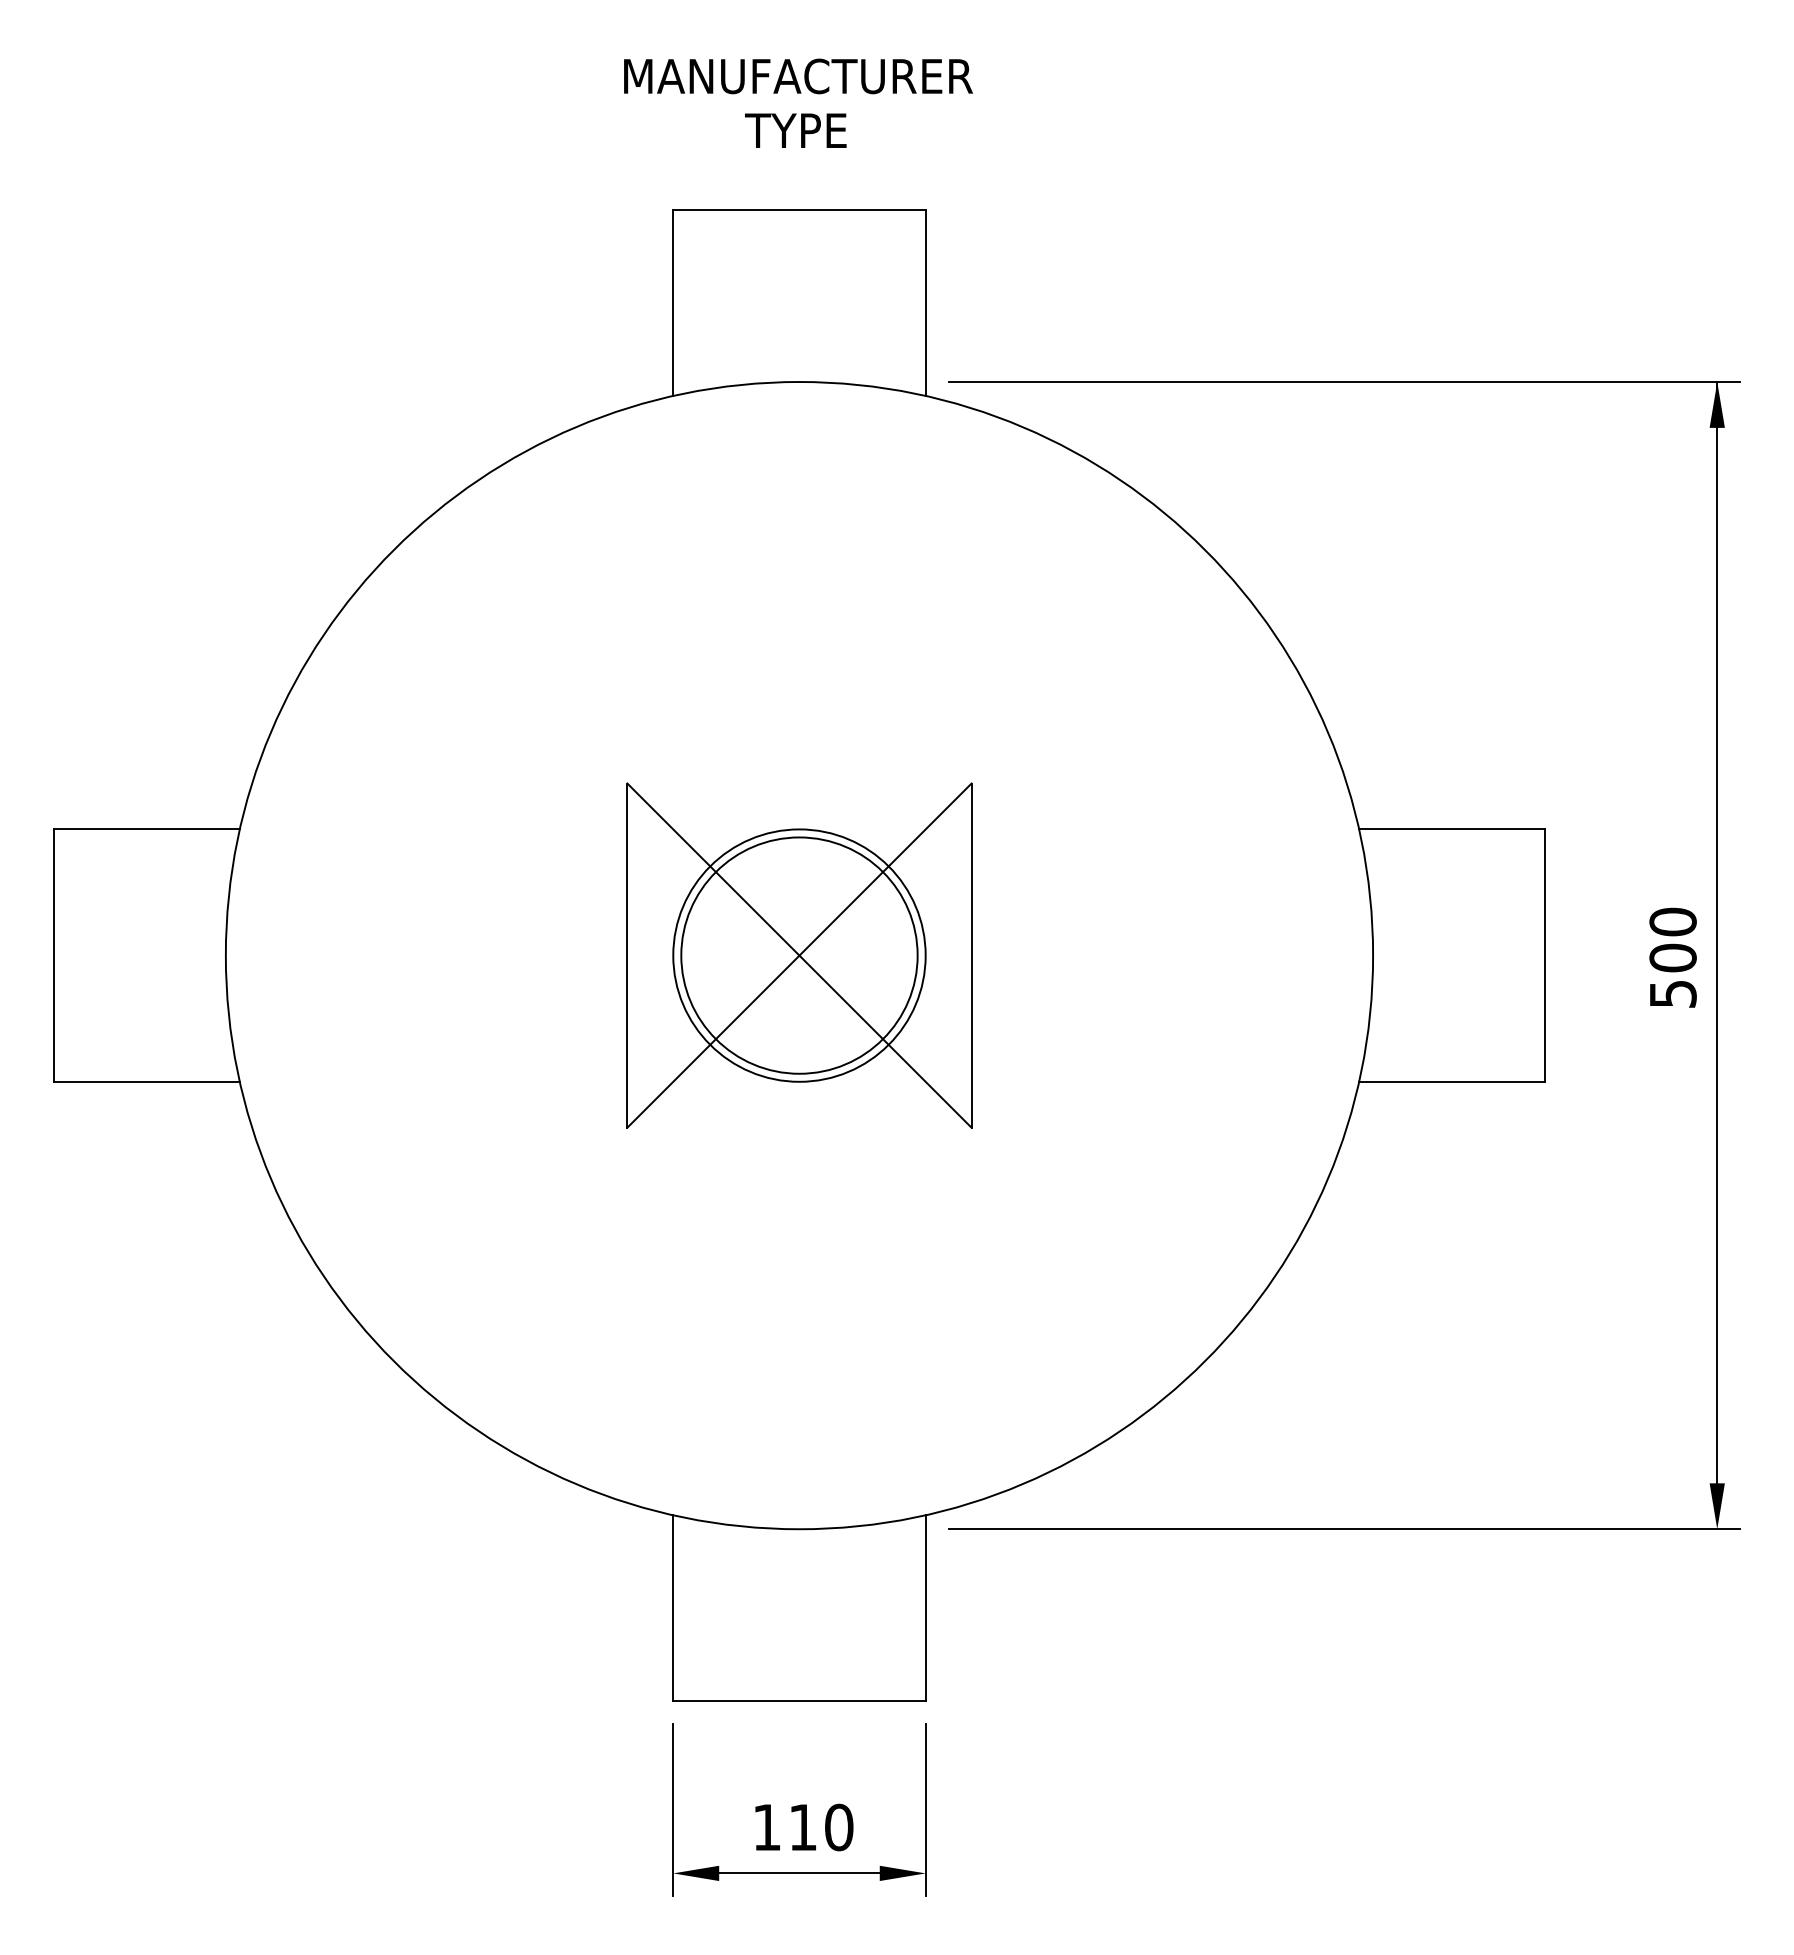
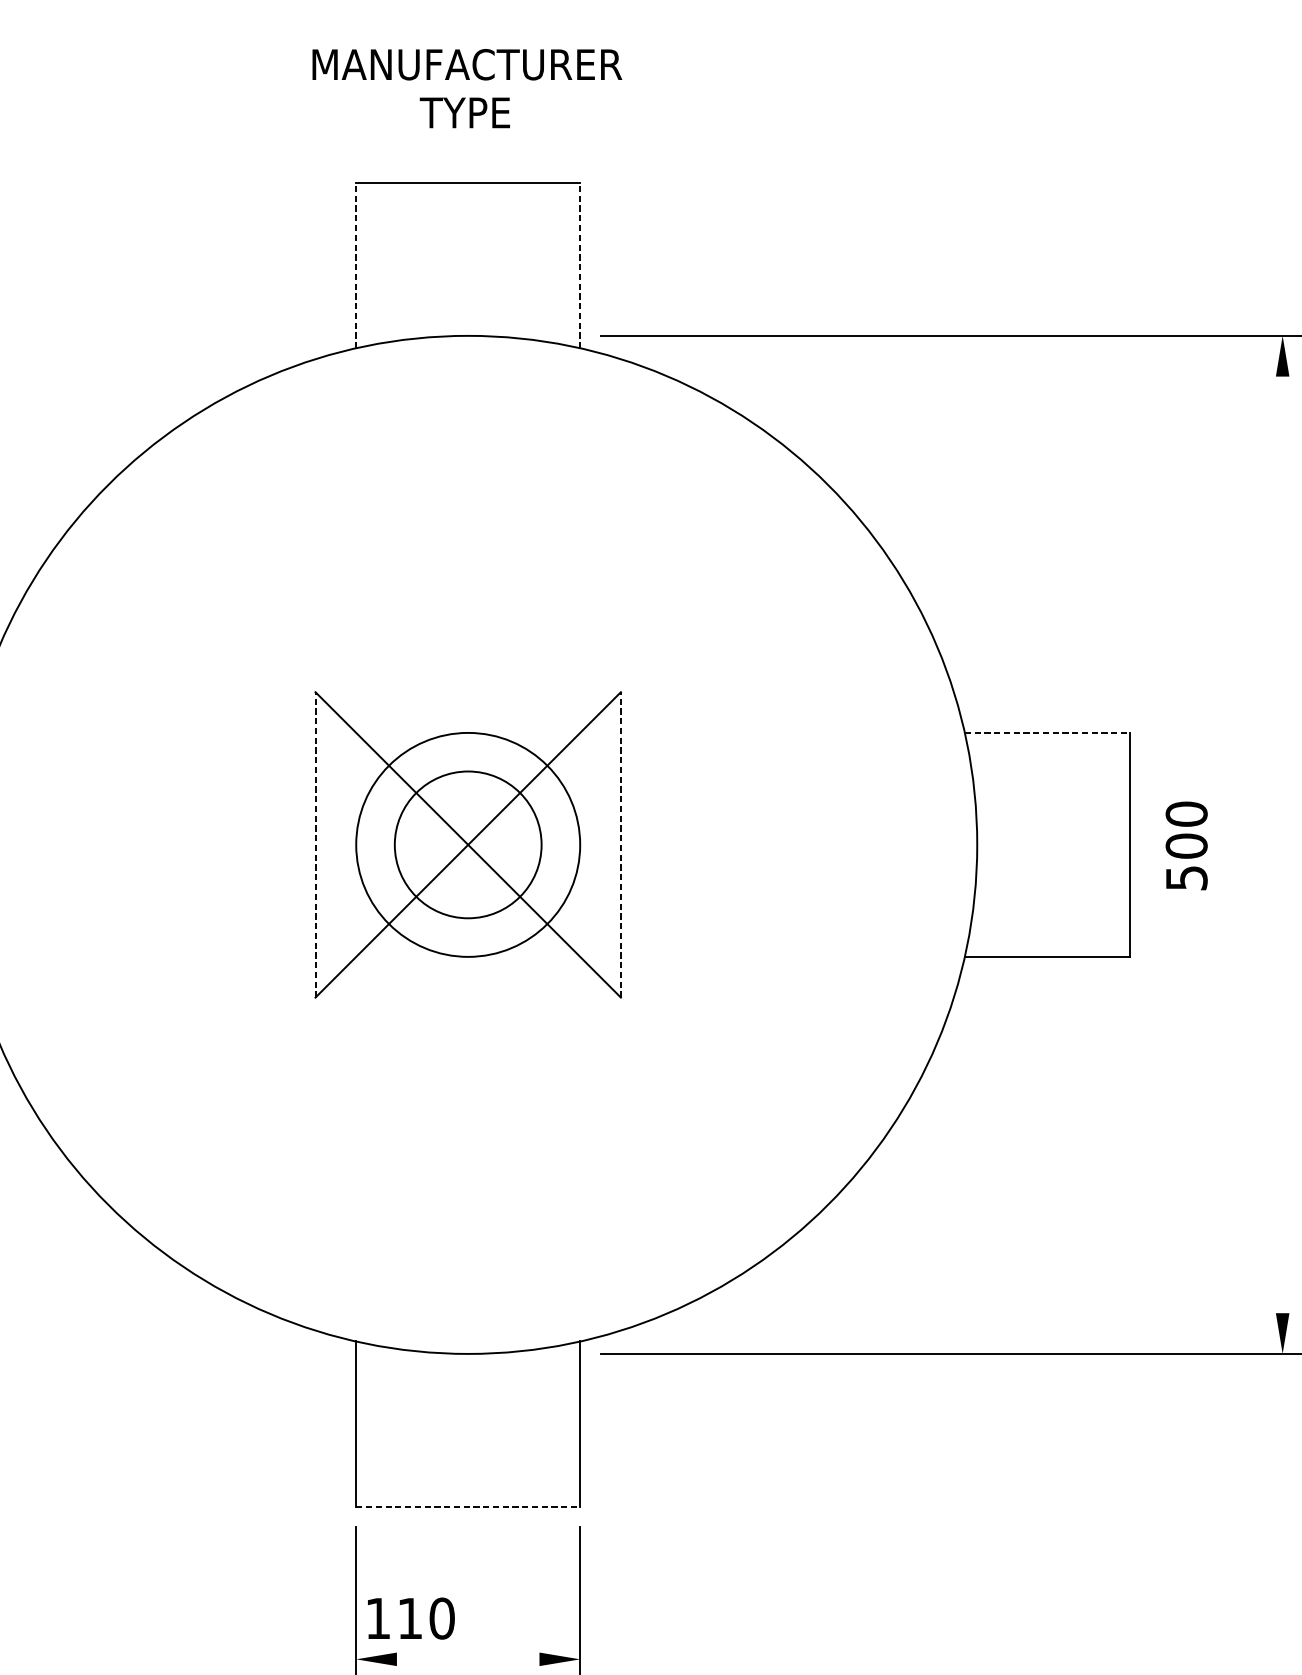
line: (673, 302) -> (356, 265), solid -> dashed
line: (925, 302) -> (580, 265), solid -> dashed
line: (1452, 829) -> (1047, 732), solid -> dashed
line: (1717, 932) -> (1282, 824), removed
line: (627, 955) -> (315, 844), solid -> dashed
circle: (799, 955) -> (468, 844), size x0.7
line: (971, 955) -> (620, 844), solid -> dashed
text: (1672, 957) -> (1186, 845), moved
line: (799, 1701) -> (468, 1506), solid -> dashed
text: (804, 1827) -> (411, 1618), moved
line: (799, 1873) -> (468, 1659), removed

